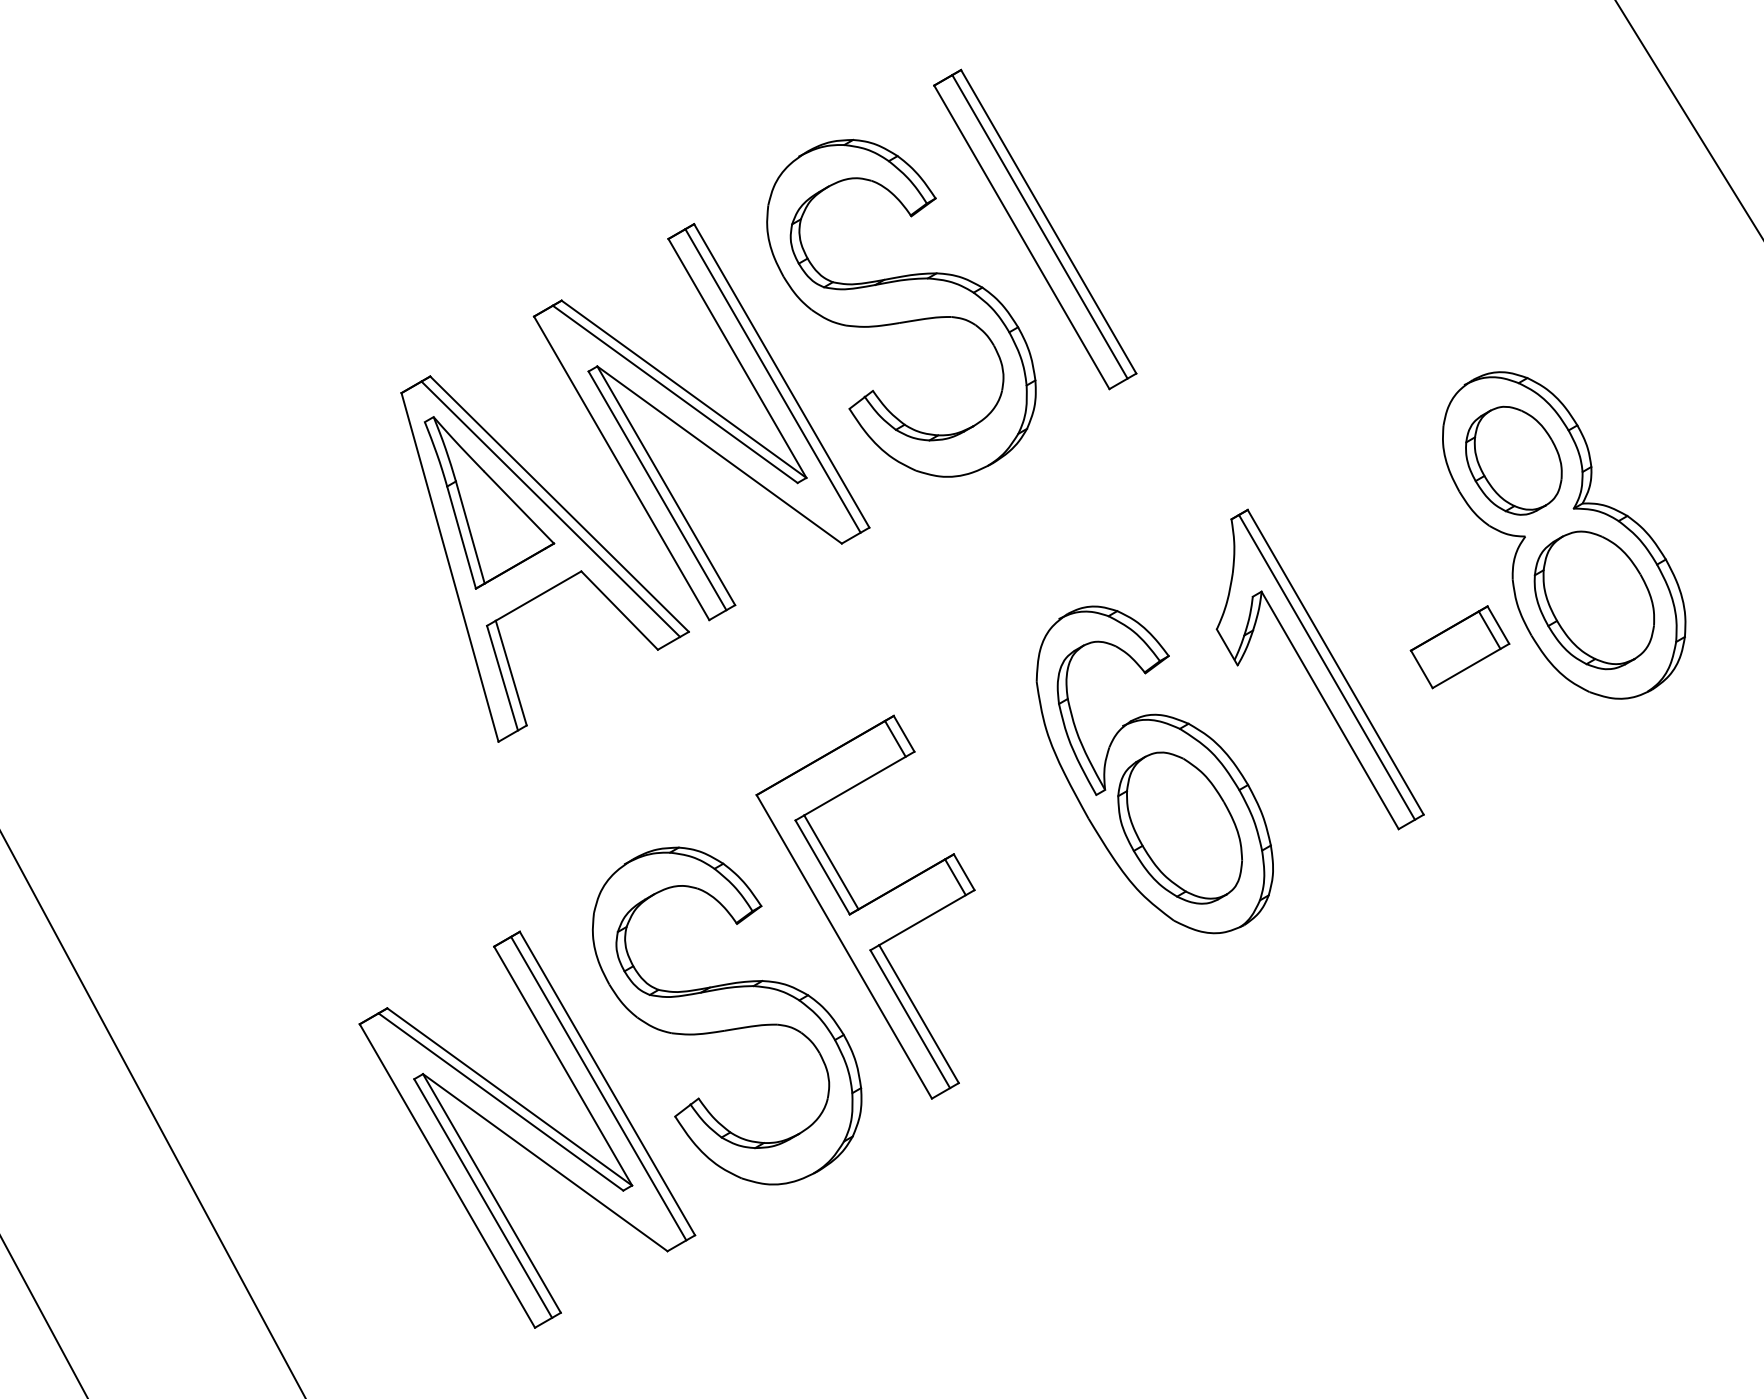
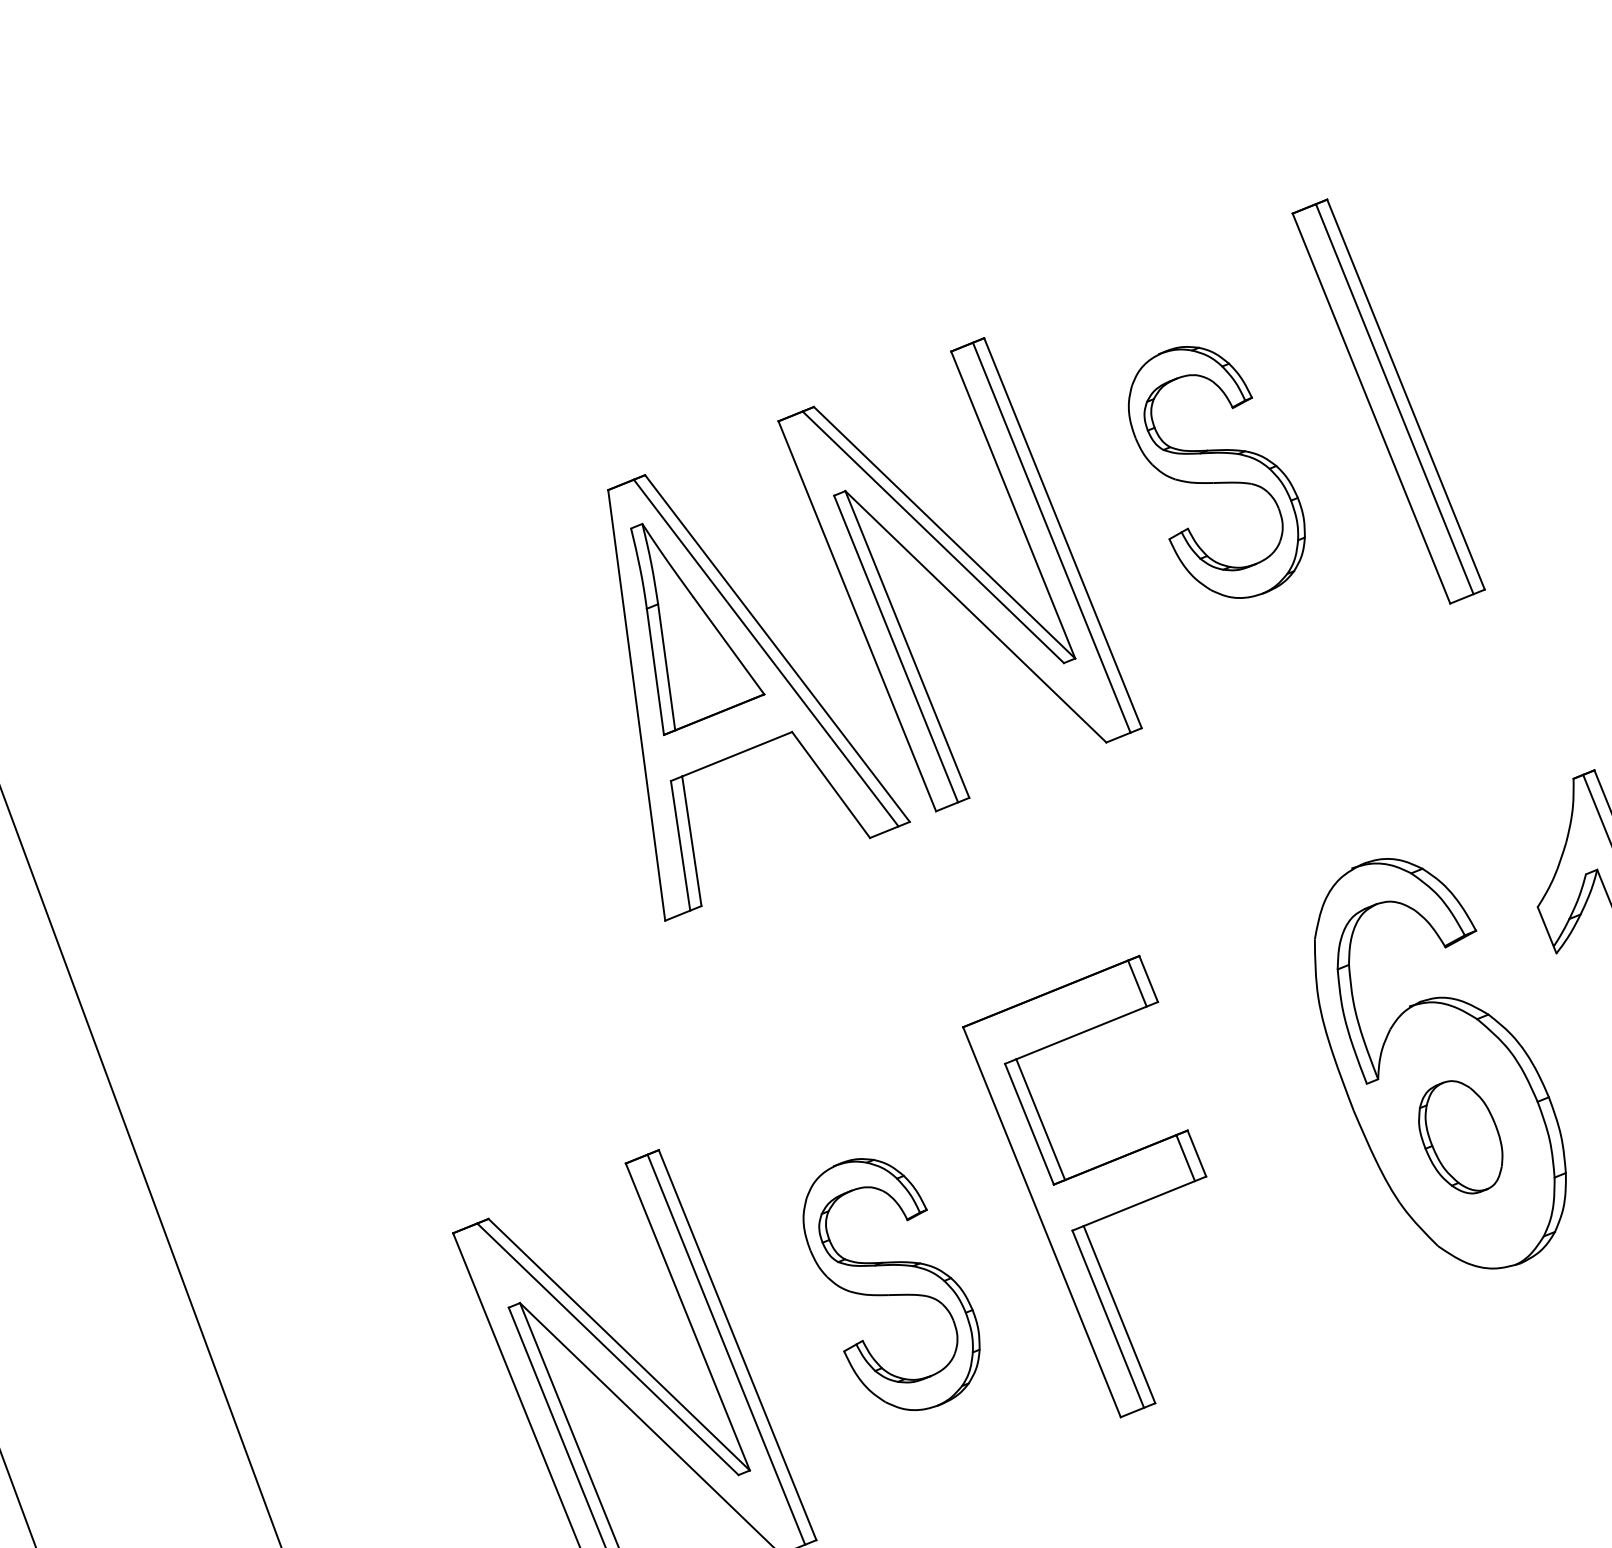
part: (901, 307) -> (1216, 471), size x0.6
part: (1179, 827) -> (1460, 1136), size x0.6
part: (727, 1015) -> (891, 1284), size x0.6

